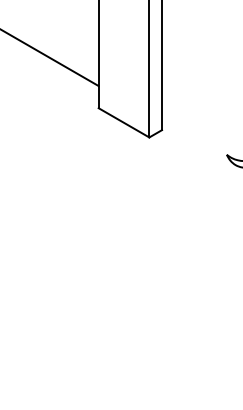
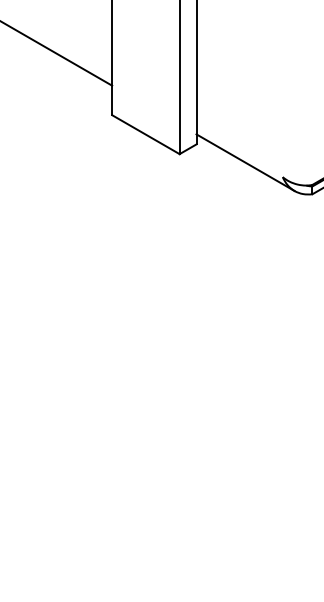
line: (198, 143) -> (245, 162), added

